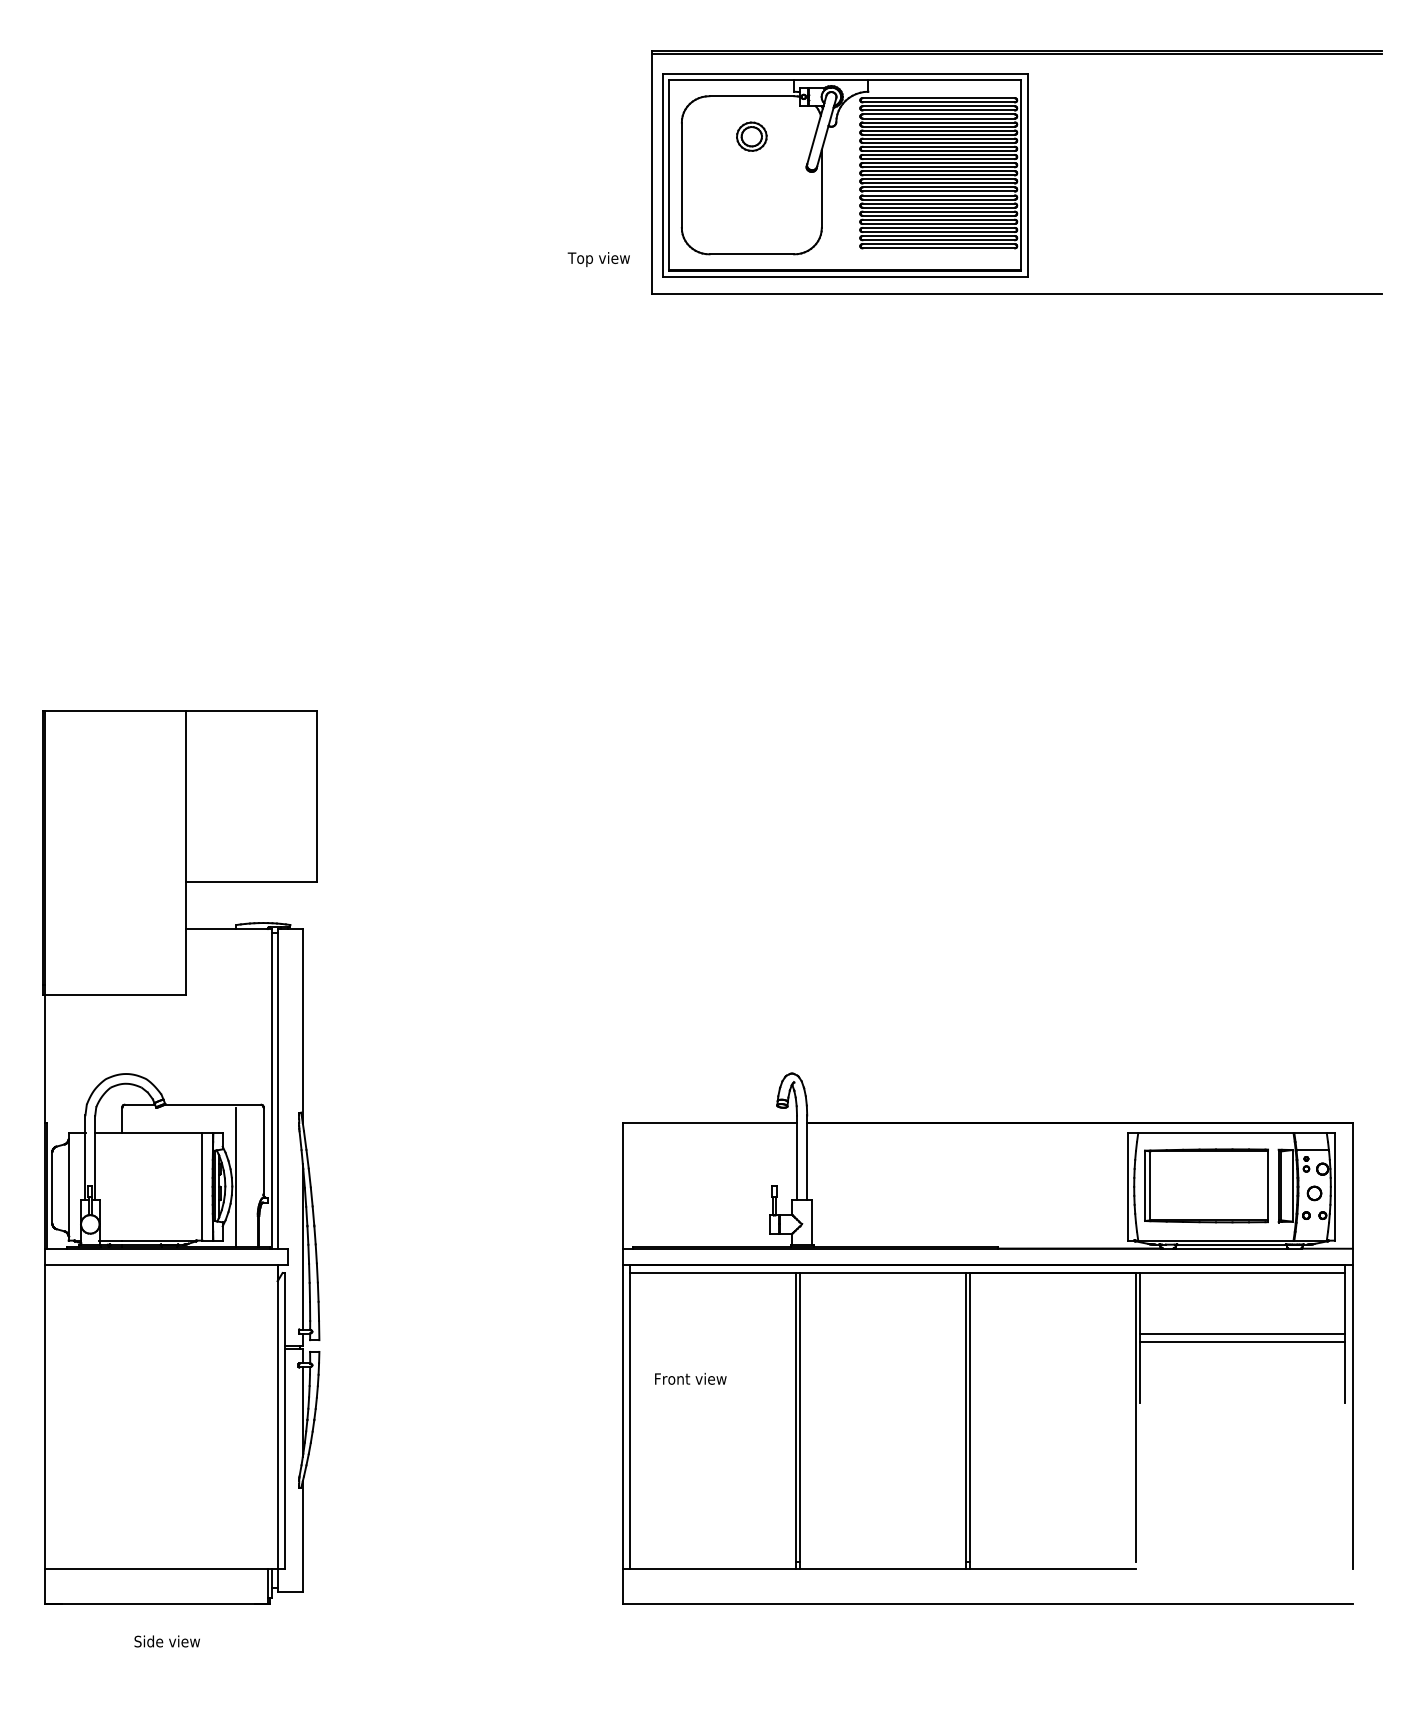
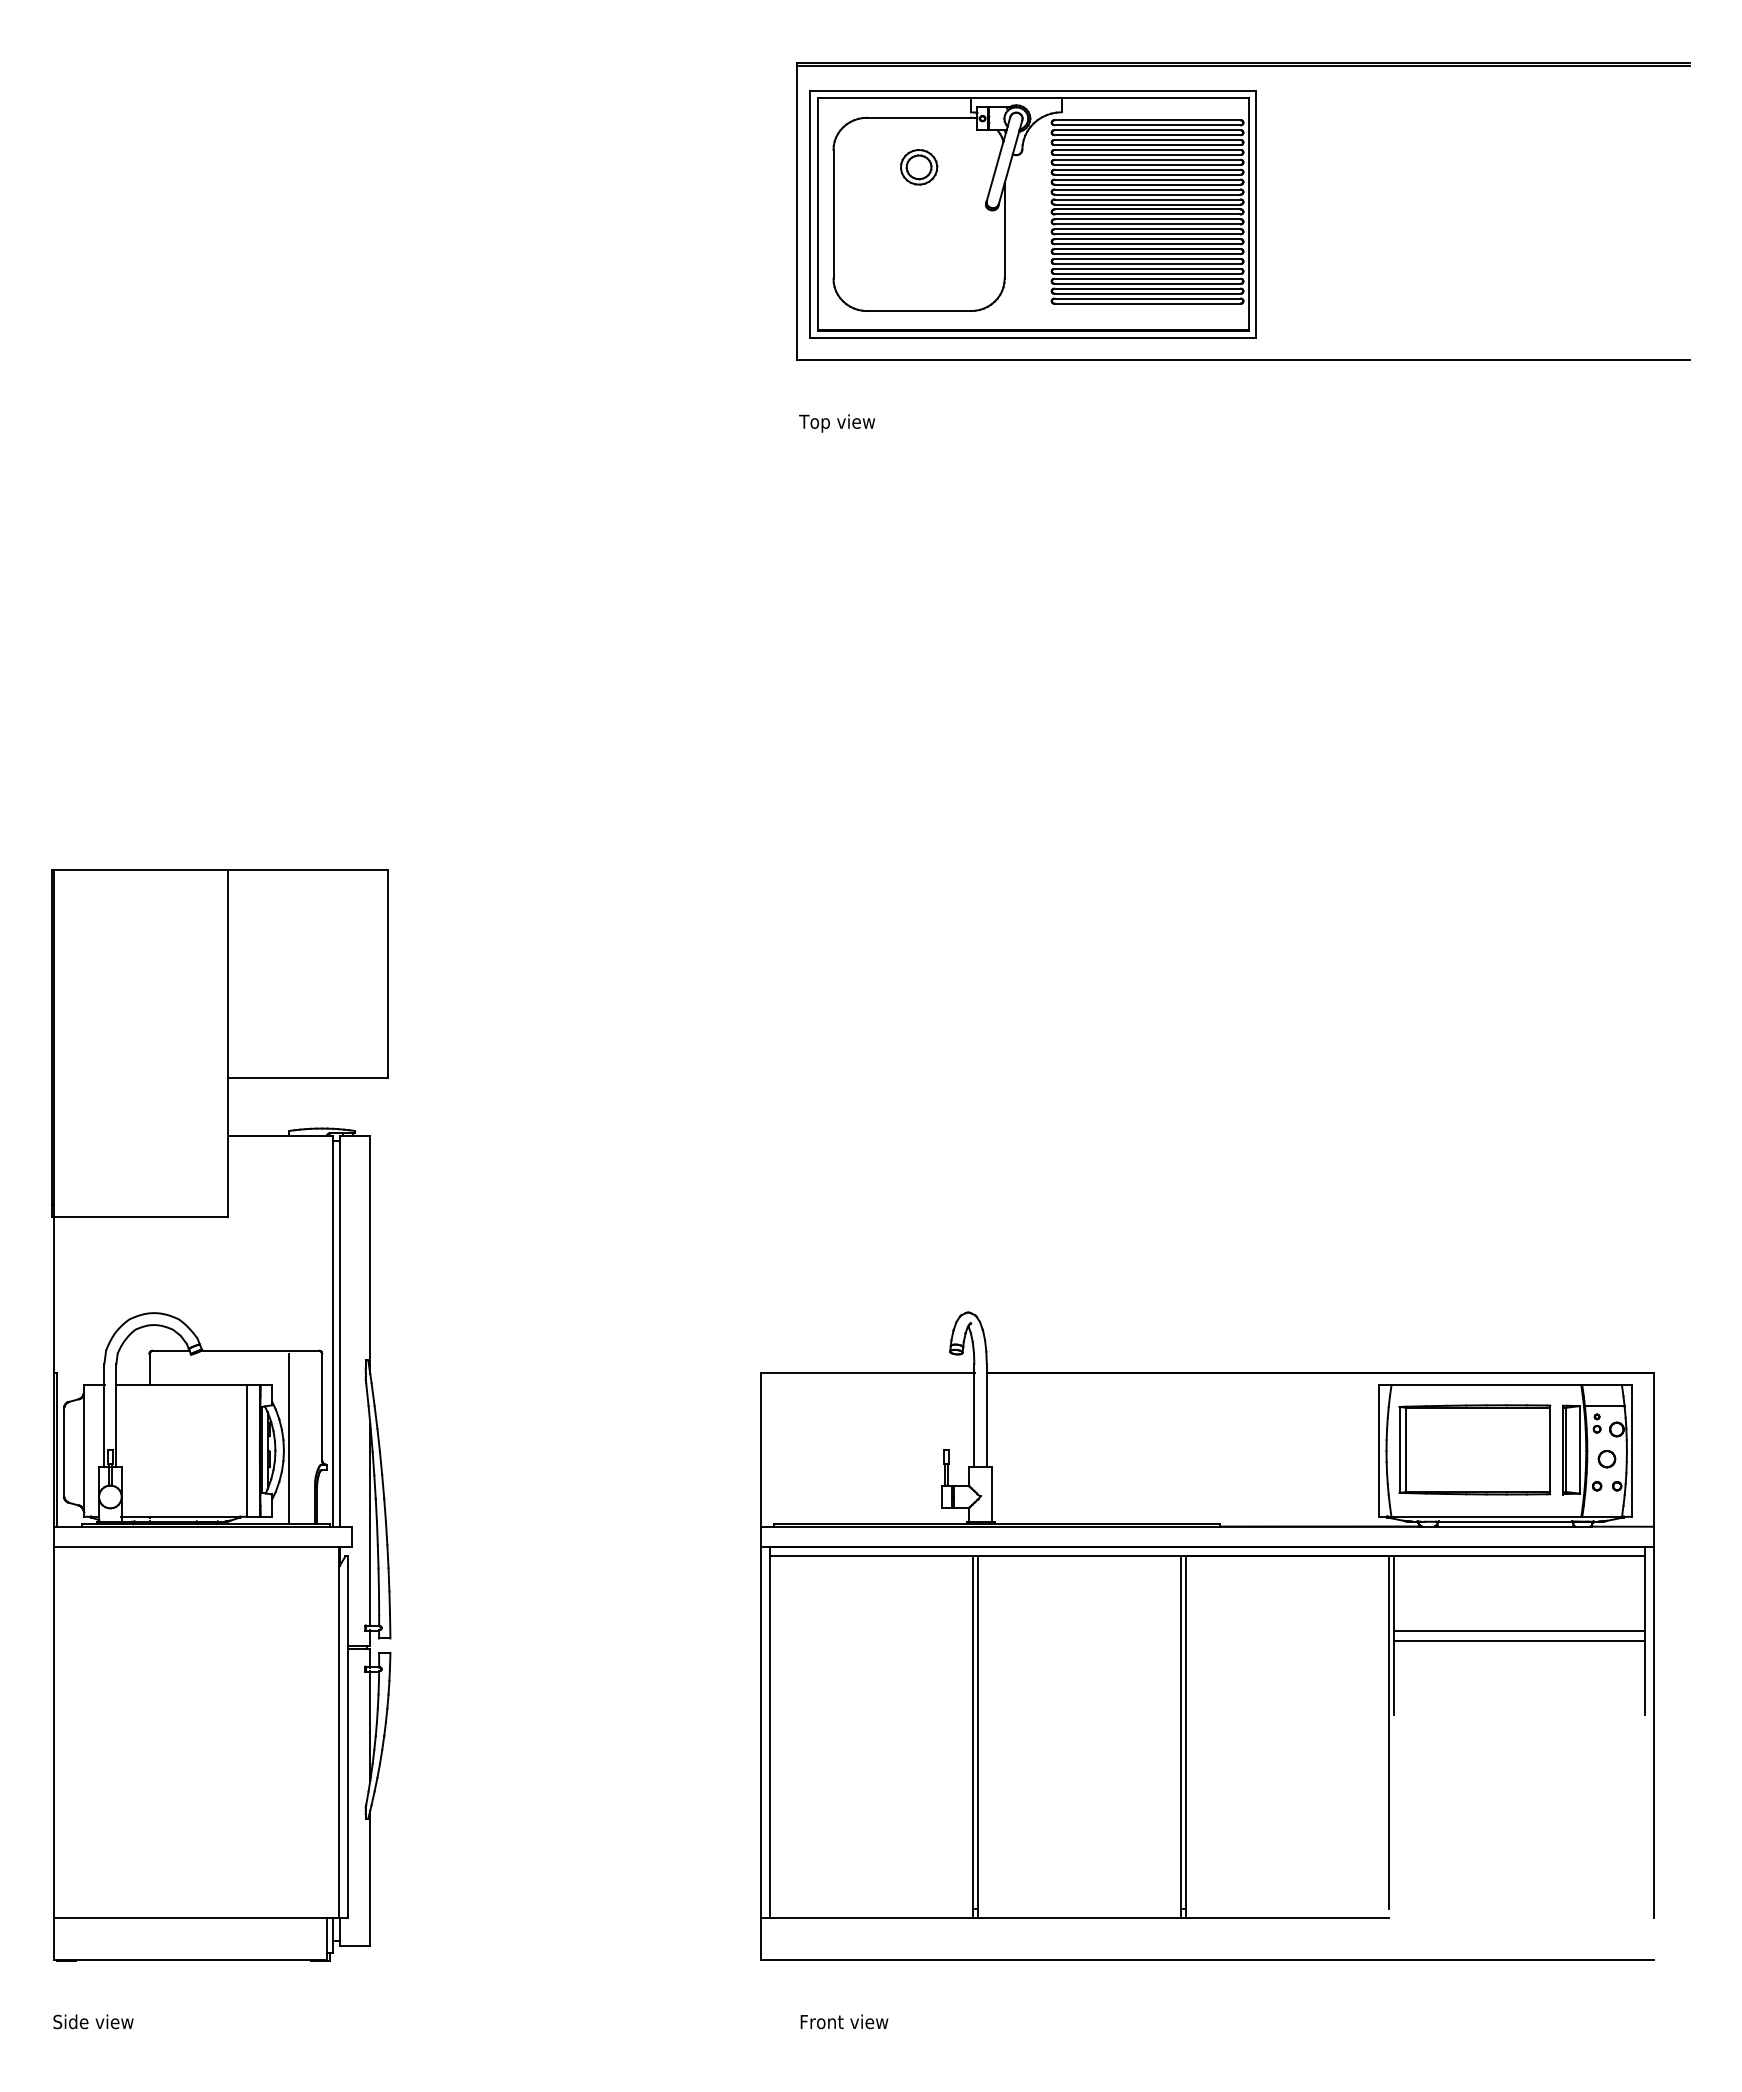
text: (599, 259) -> (837, 423), moved
text: (690, 1378) -> (844, 2021), moved
text: (167, 1641) -> (93, 2021), moved

